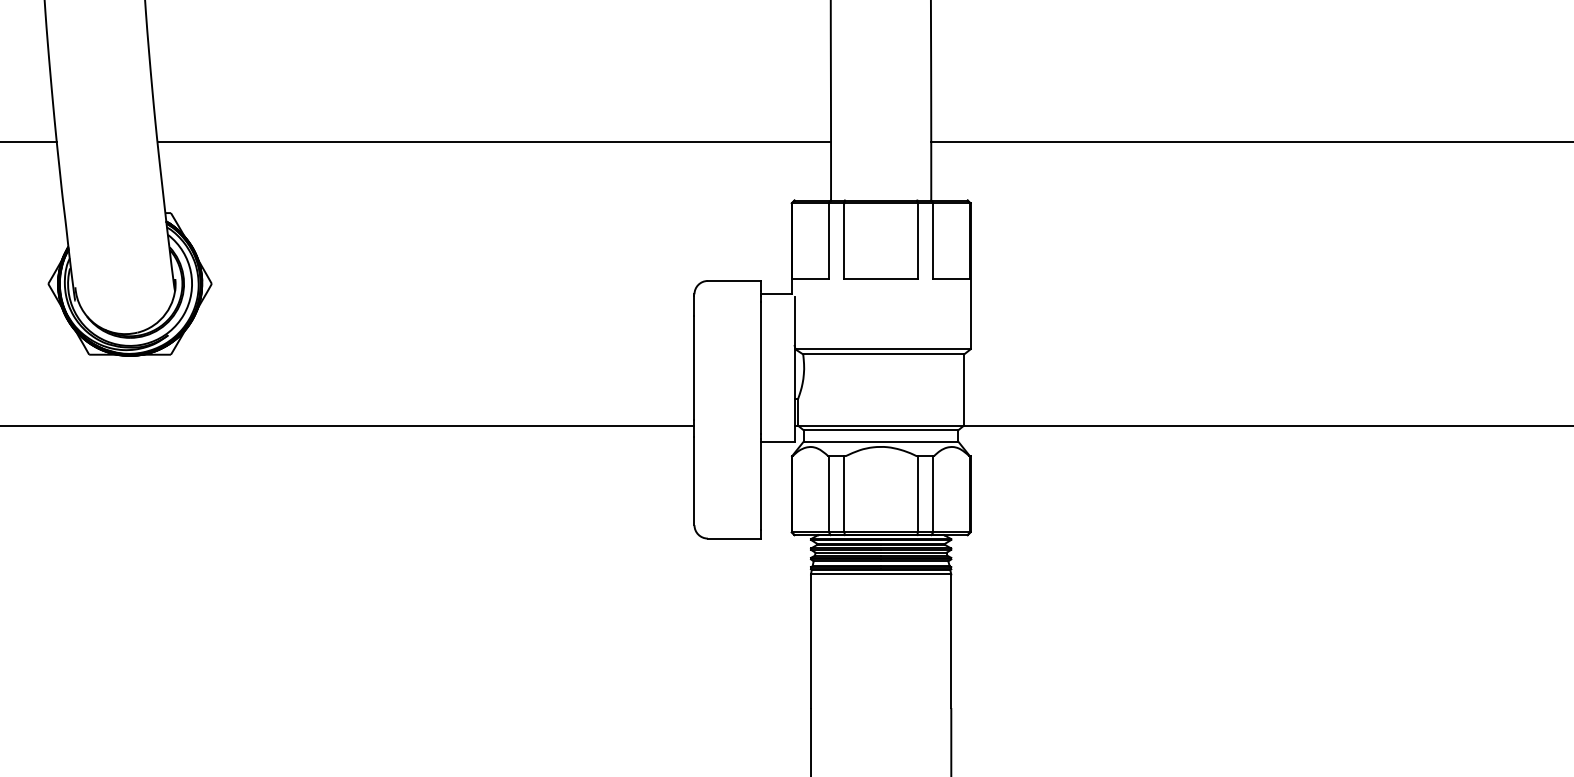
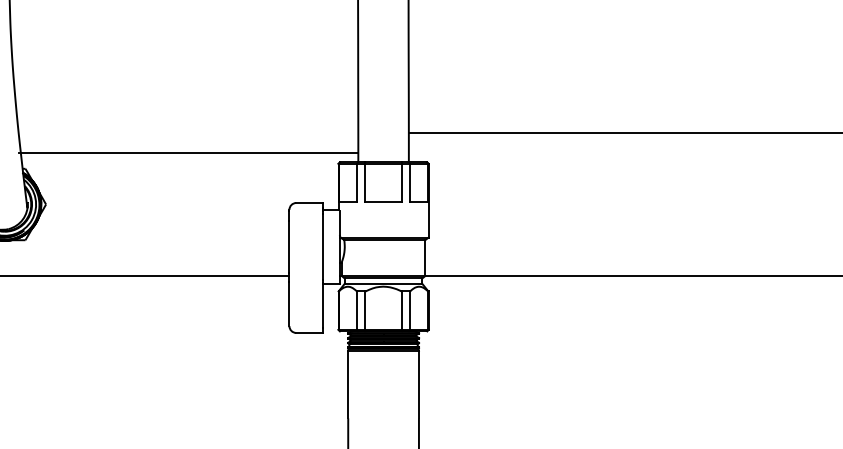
line: (494, 141) -> (188, 152), moved

